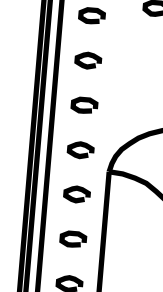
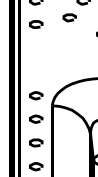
curve: (89, 57) -> (36, 46), removed
curve: (85, 102) -> (36, 70), removed

